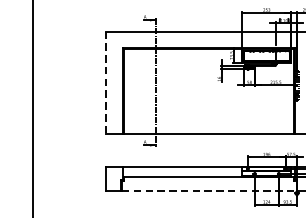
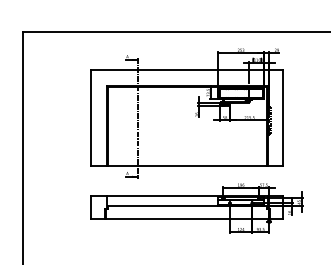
line: (106, 83) -> (91, 118), dashed -> solid
line: (209, 191) -> (187, 219), dashed -> solid

